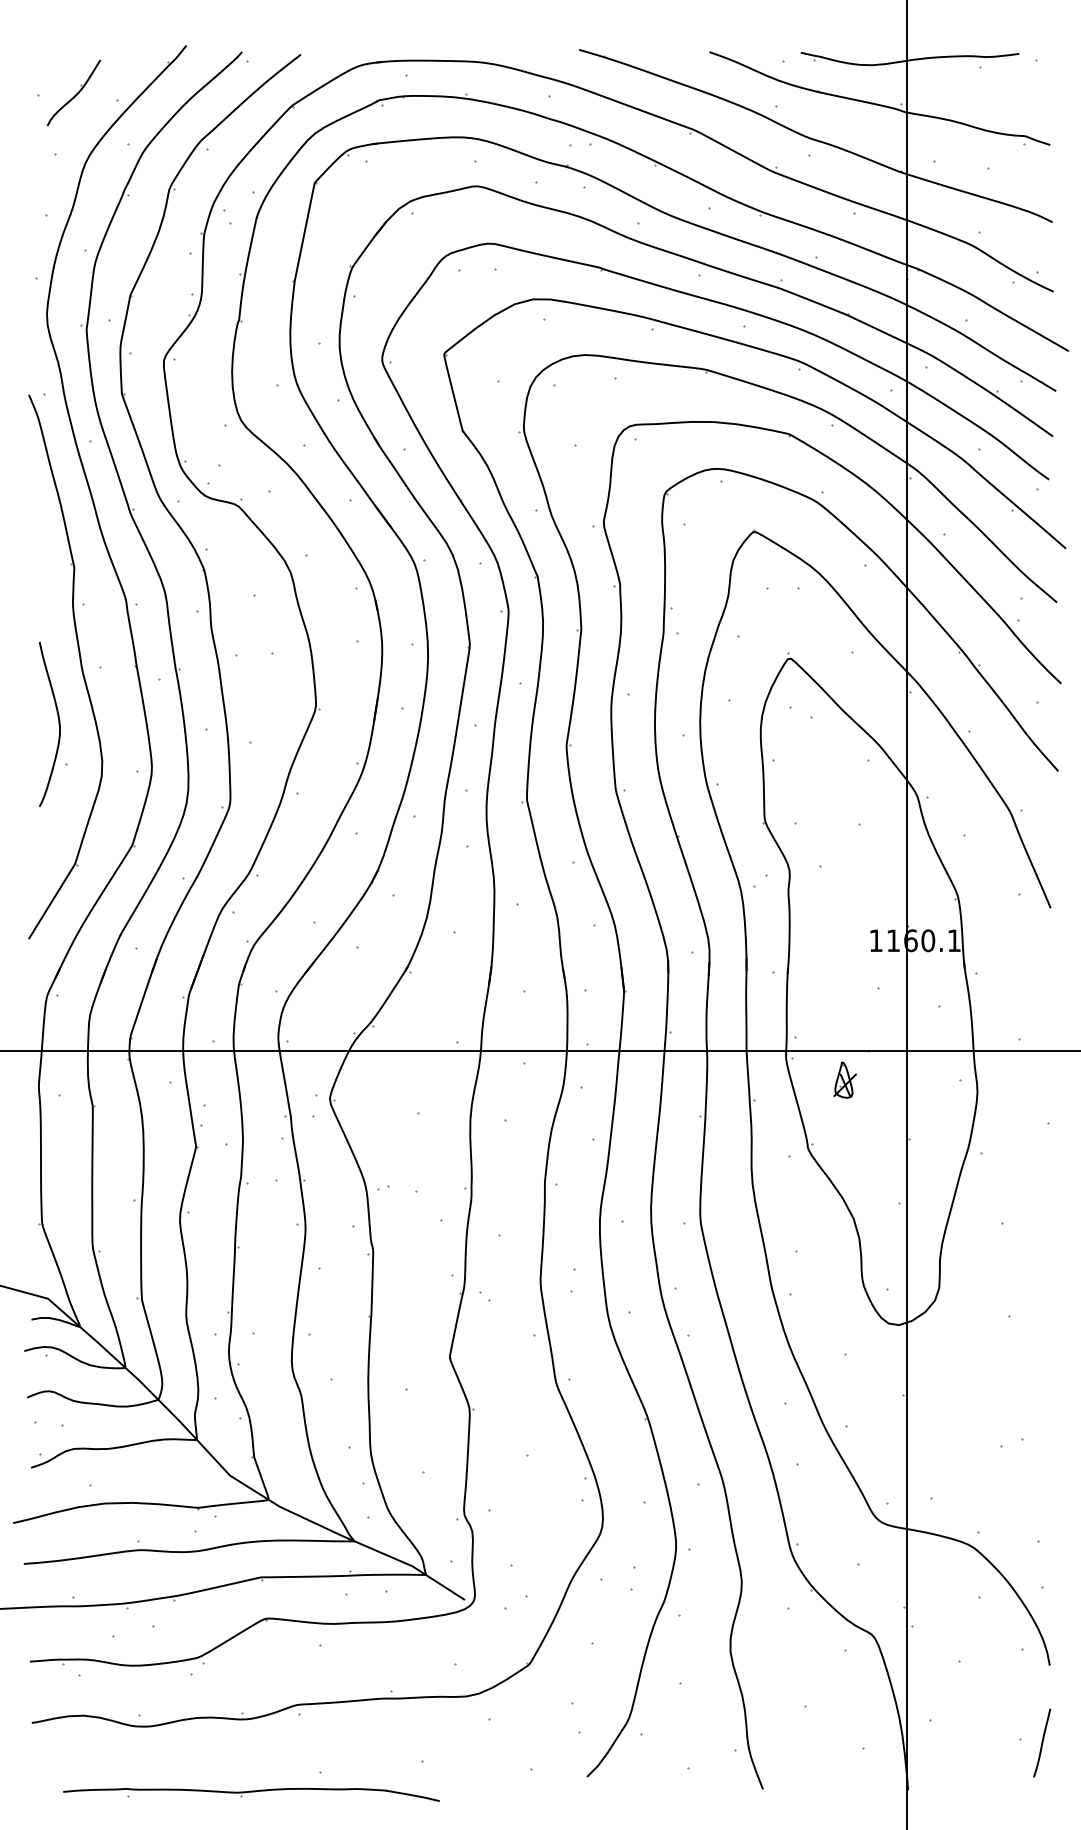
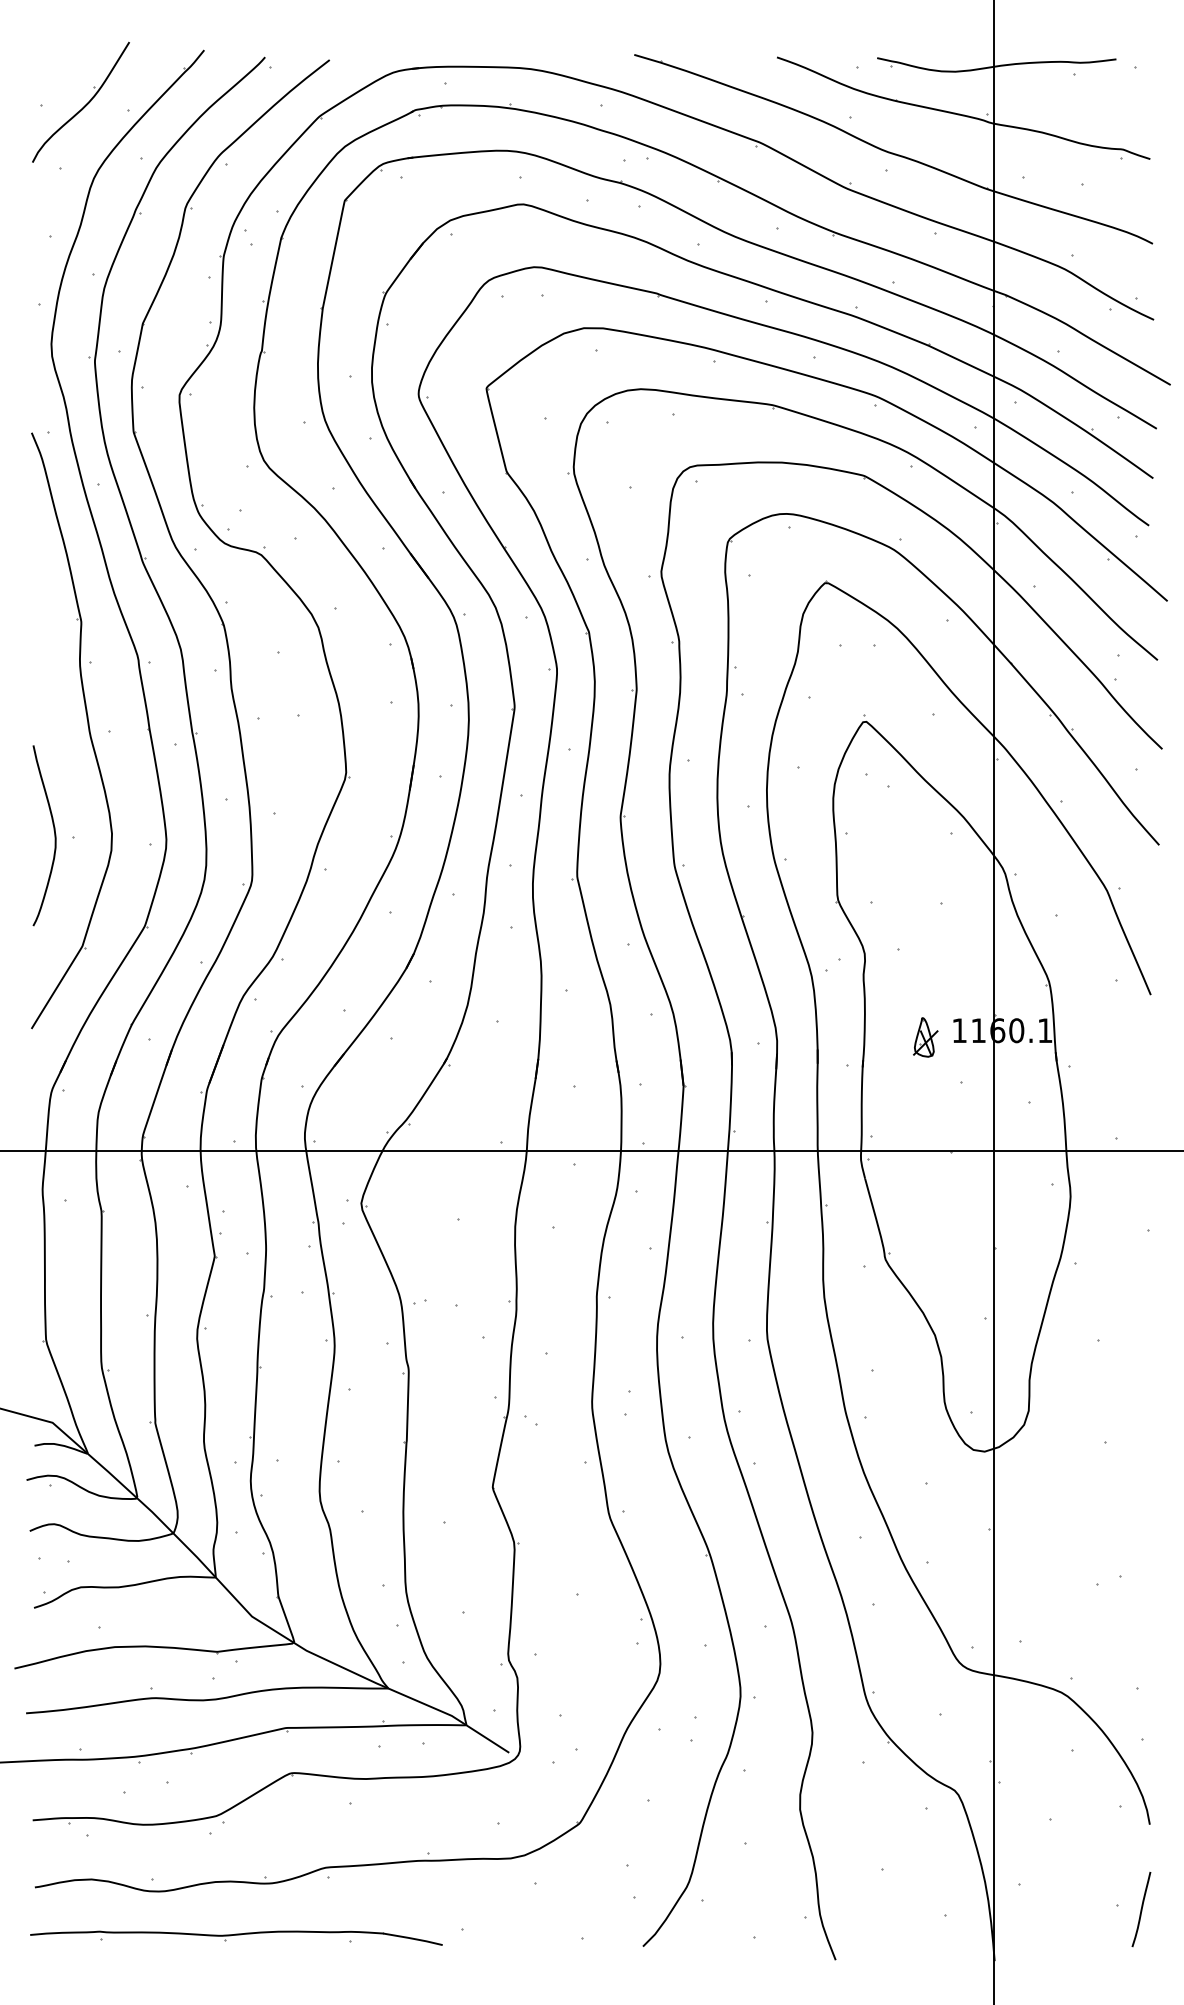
part: (73, 92) -> (80, 101), size x1.67
curve: (58, 724) -> (54, 835), moved
part: (844, 1080) -> (925, 1037), moved
part: (251, 1794) -> (236, 1937), moved

